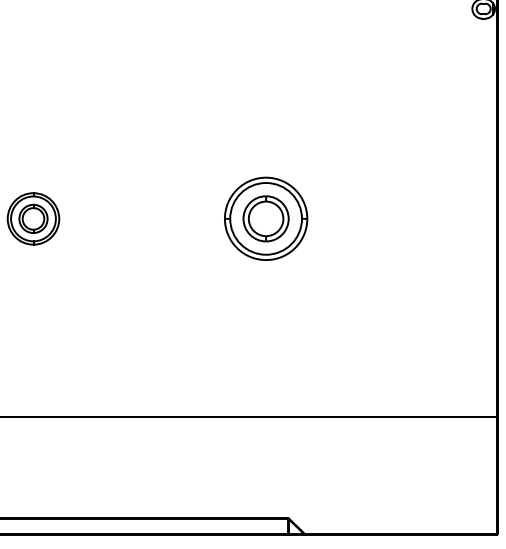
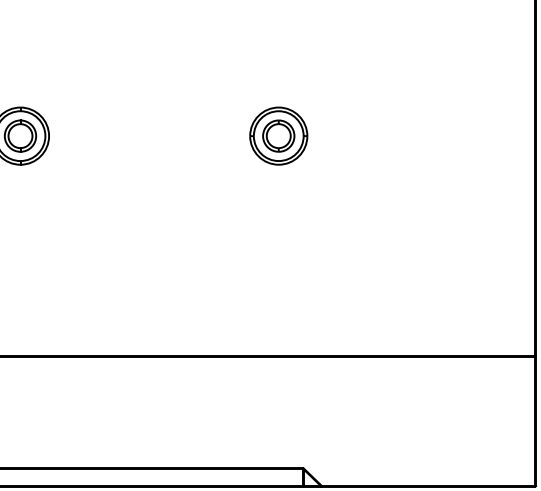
part: (265, 218) -> (278, 135), size x0.62

